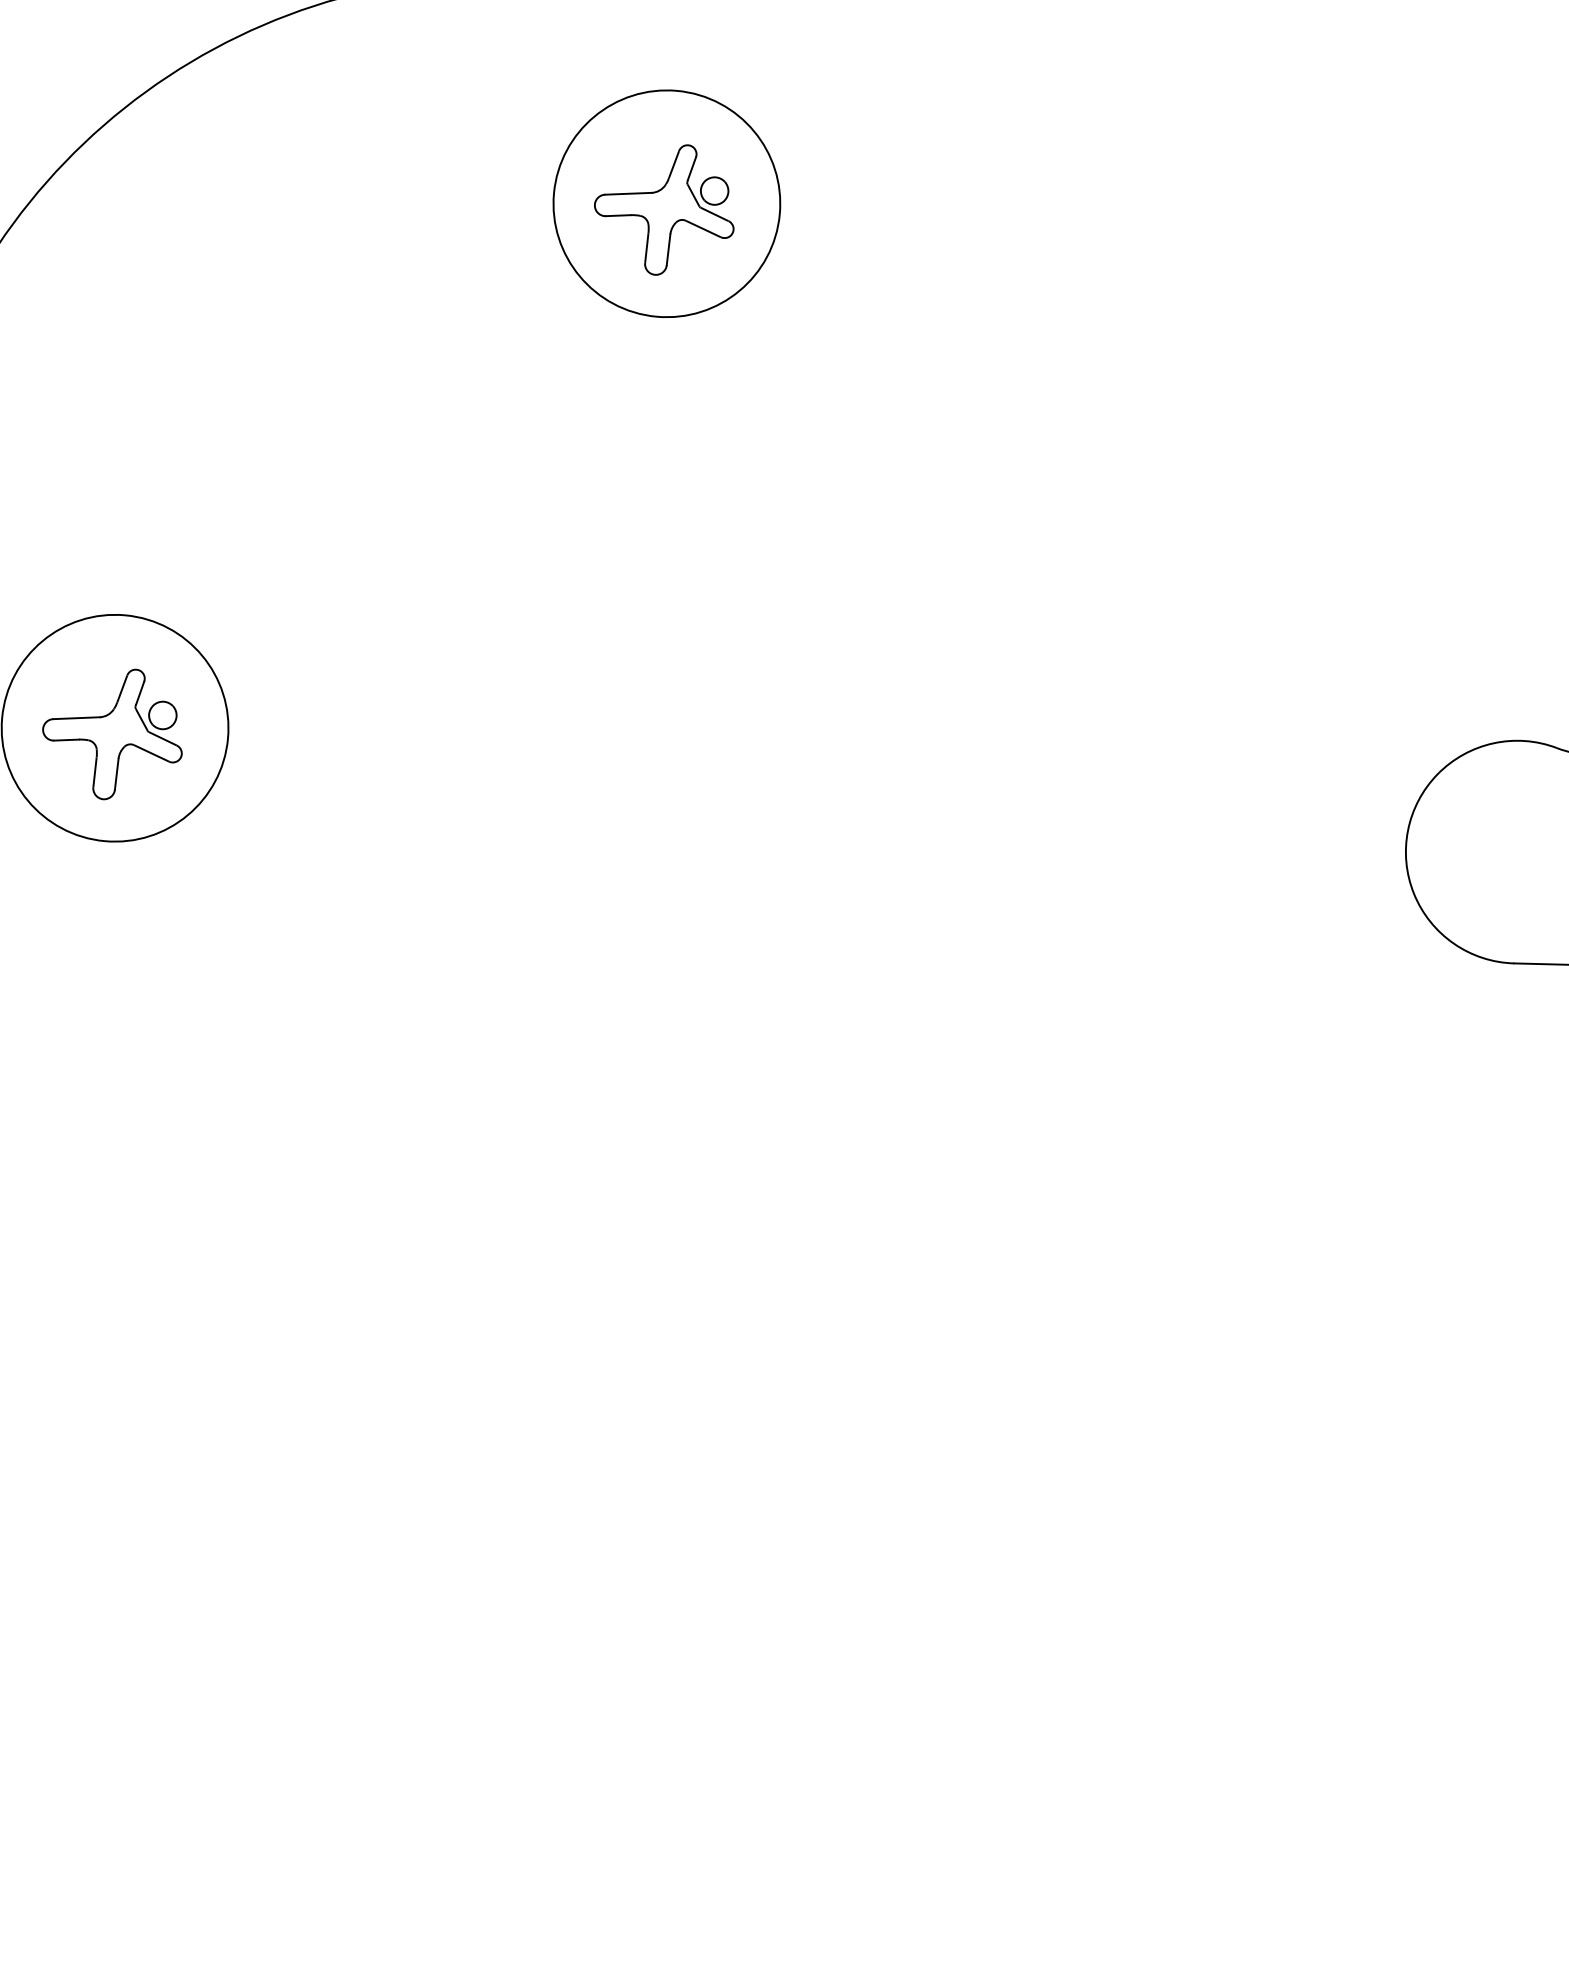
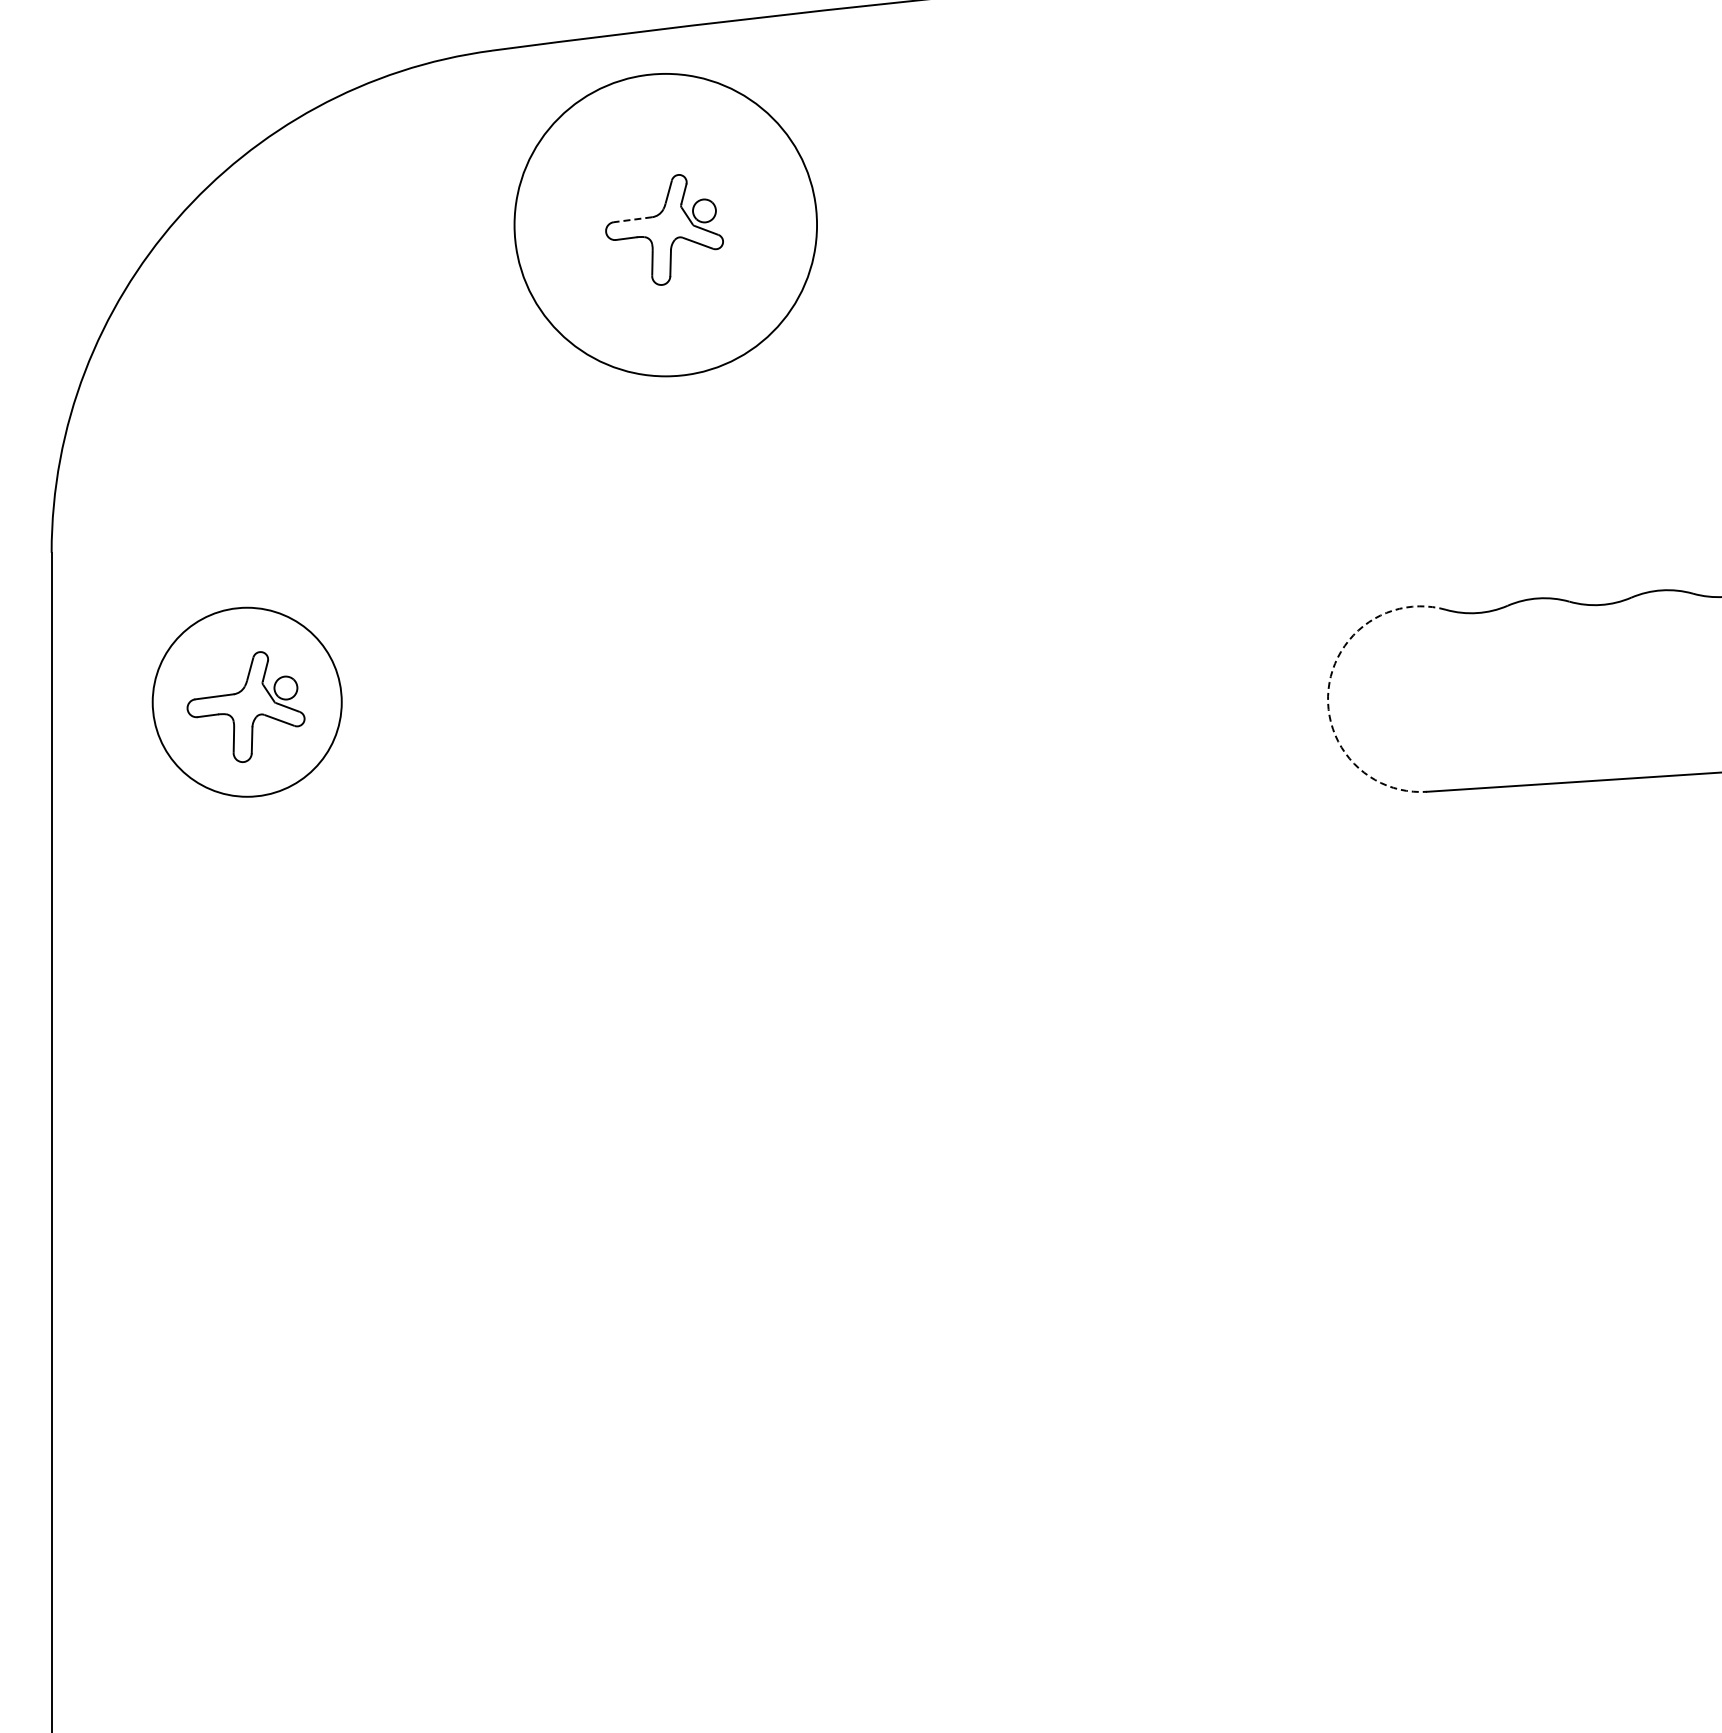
line: (627, 193) -> (632, 219), solid -> dashed
circle: (666, 203) -> (665, 224), size x1.6
arc: (1407, 830) -> (1328, 689), solid -> dashed

